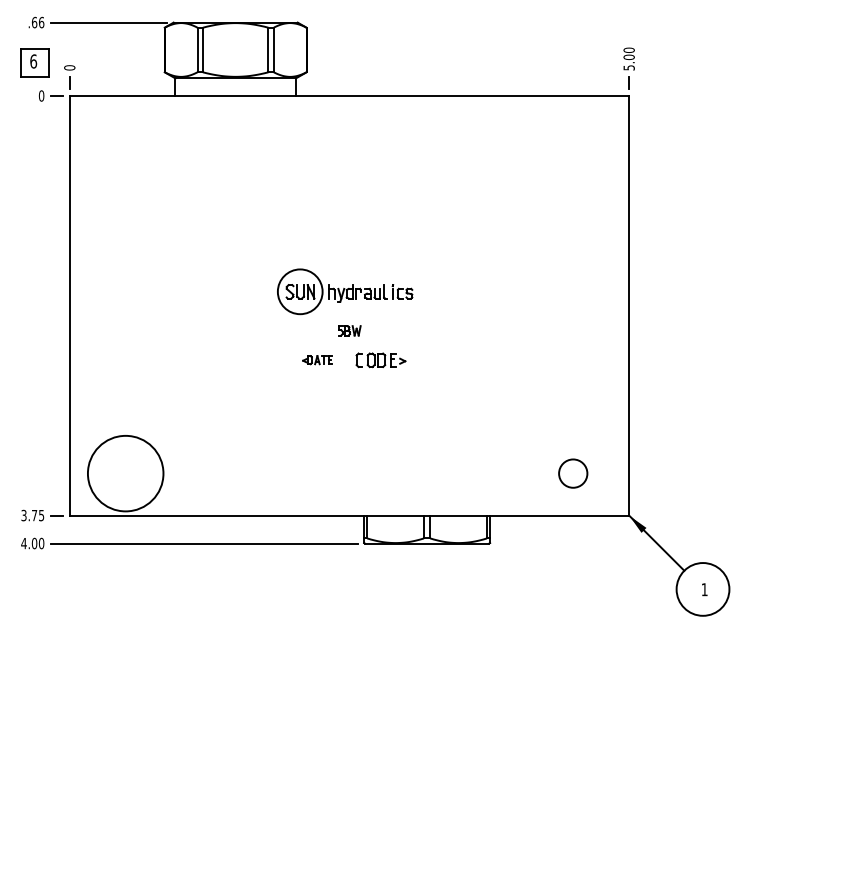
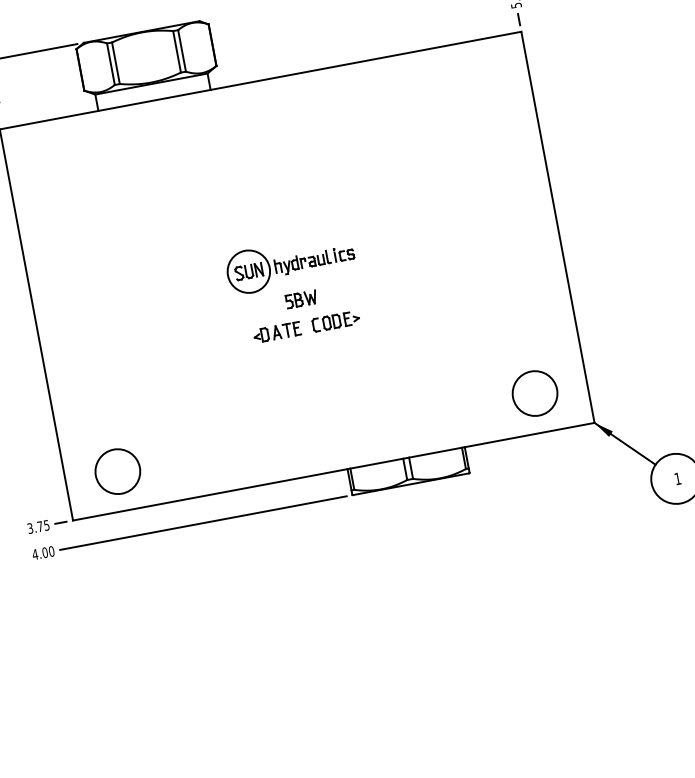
part: (349, 330) -> (301, 299), size x1.43
part: (317, 359) -> (276, 331), size x1.67
circle: (125, 473) -> (117, 471), size x0.62
circle: (572, 473) -> (534, 393), size x1.67

